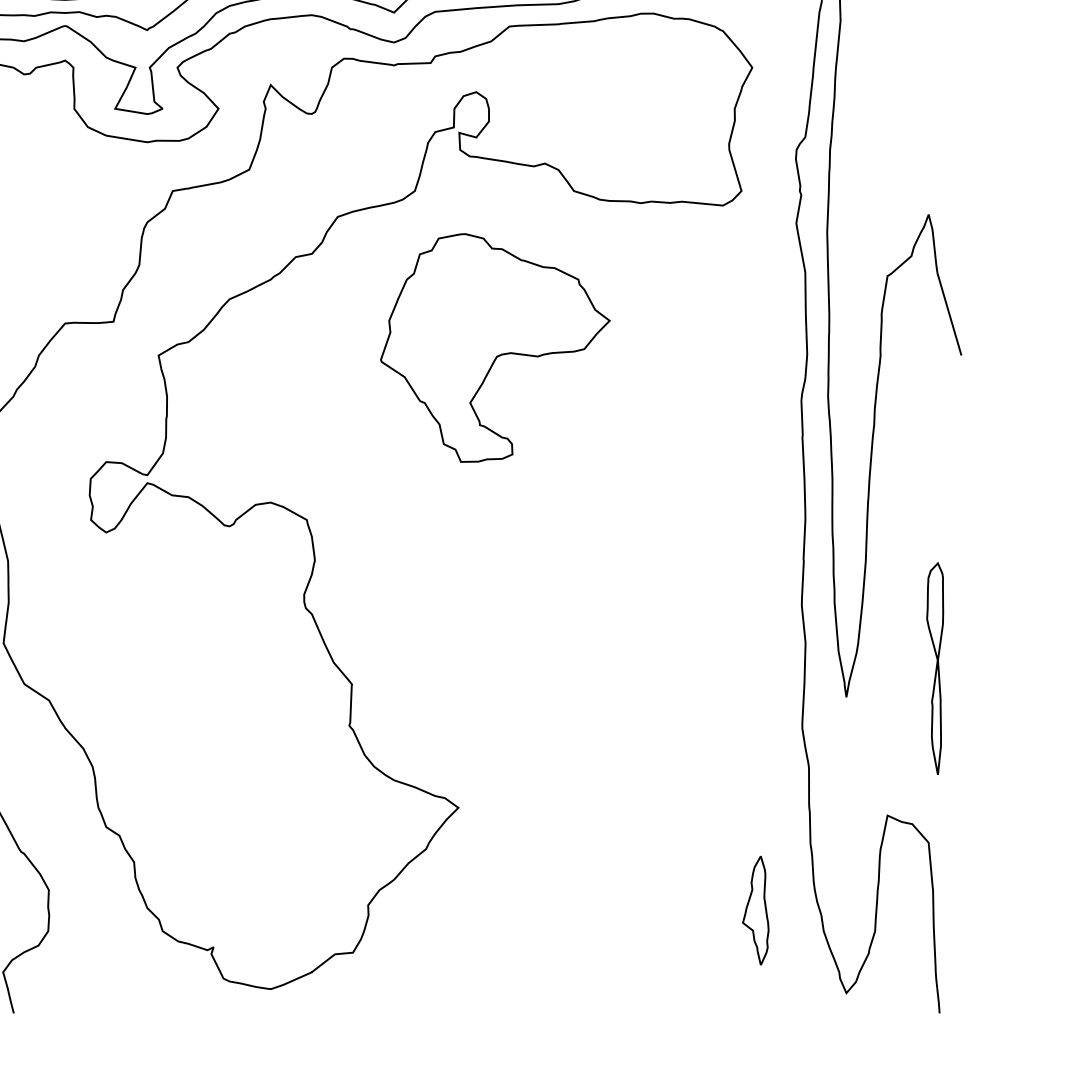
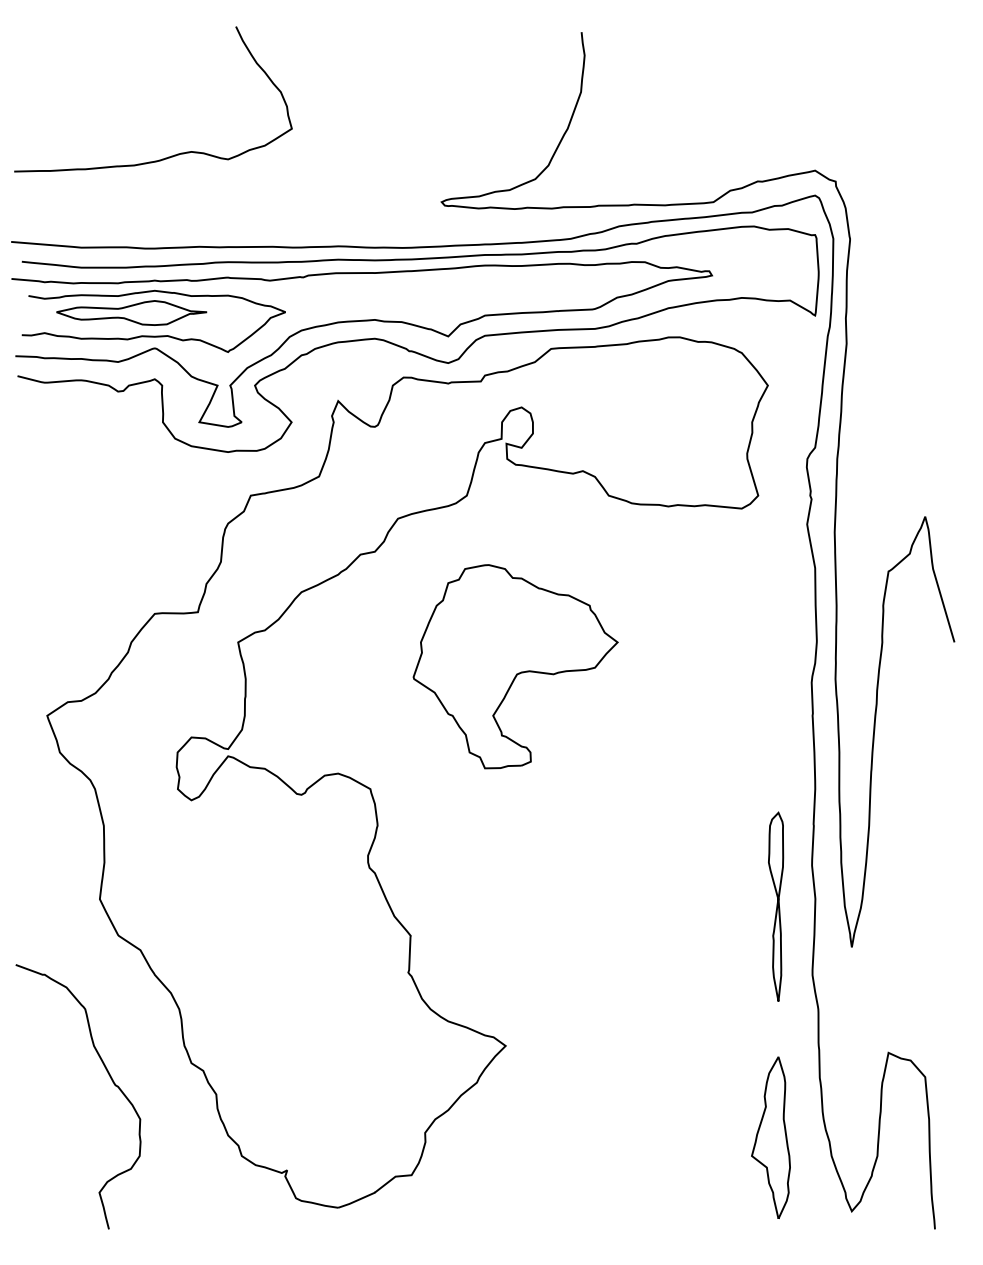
part: (495, 347) -> (515, 666), moved
part: (935, 668) -> (776, 906), moved
part: (755, 910) -> (770, 1137), size x1.67

